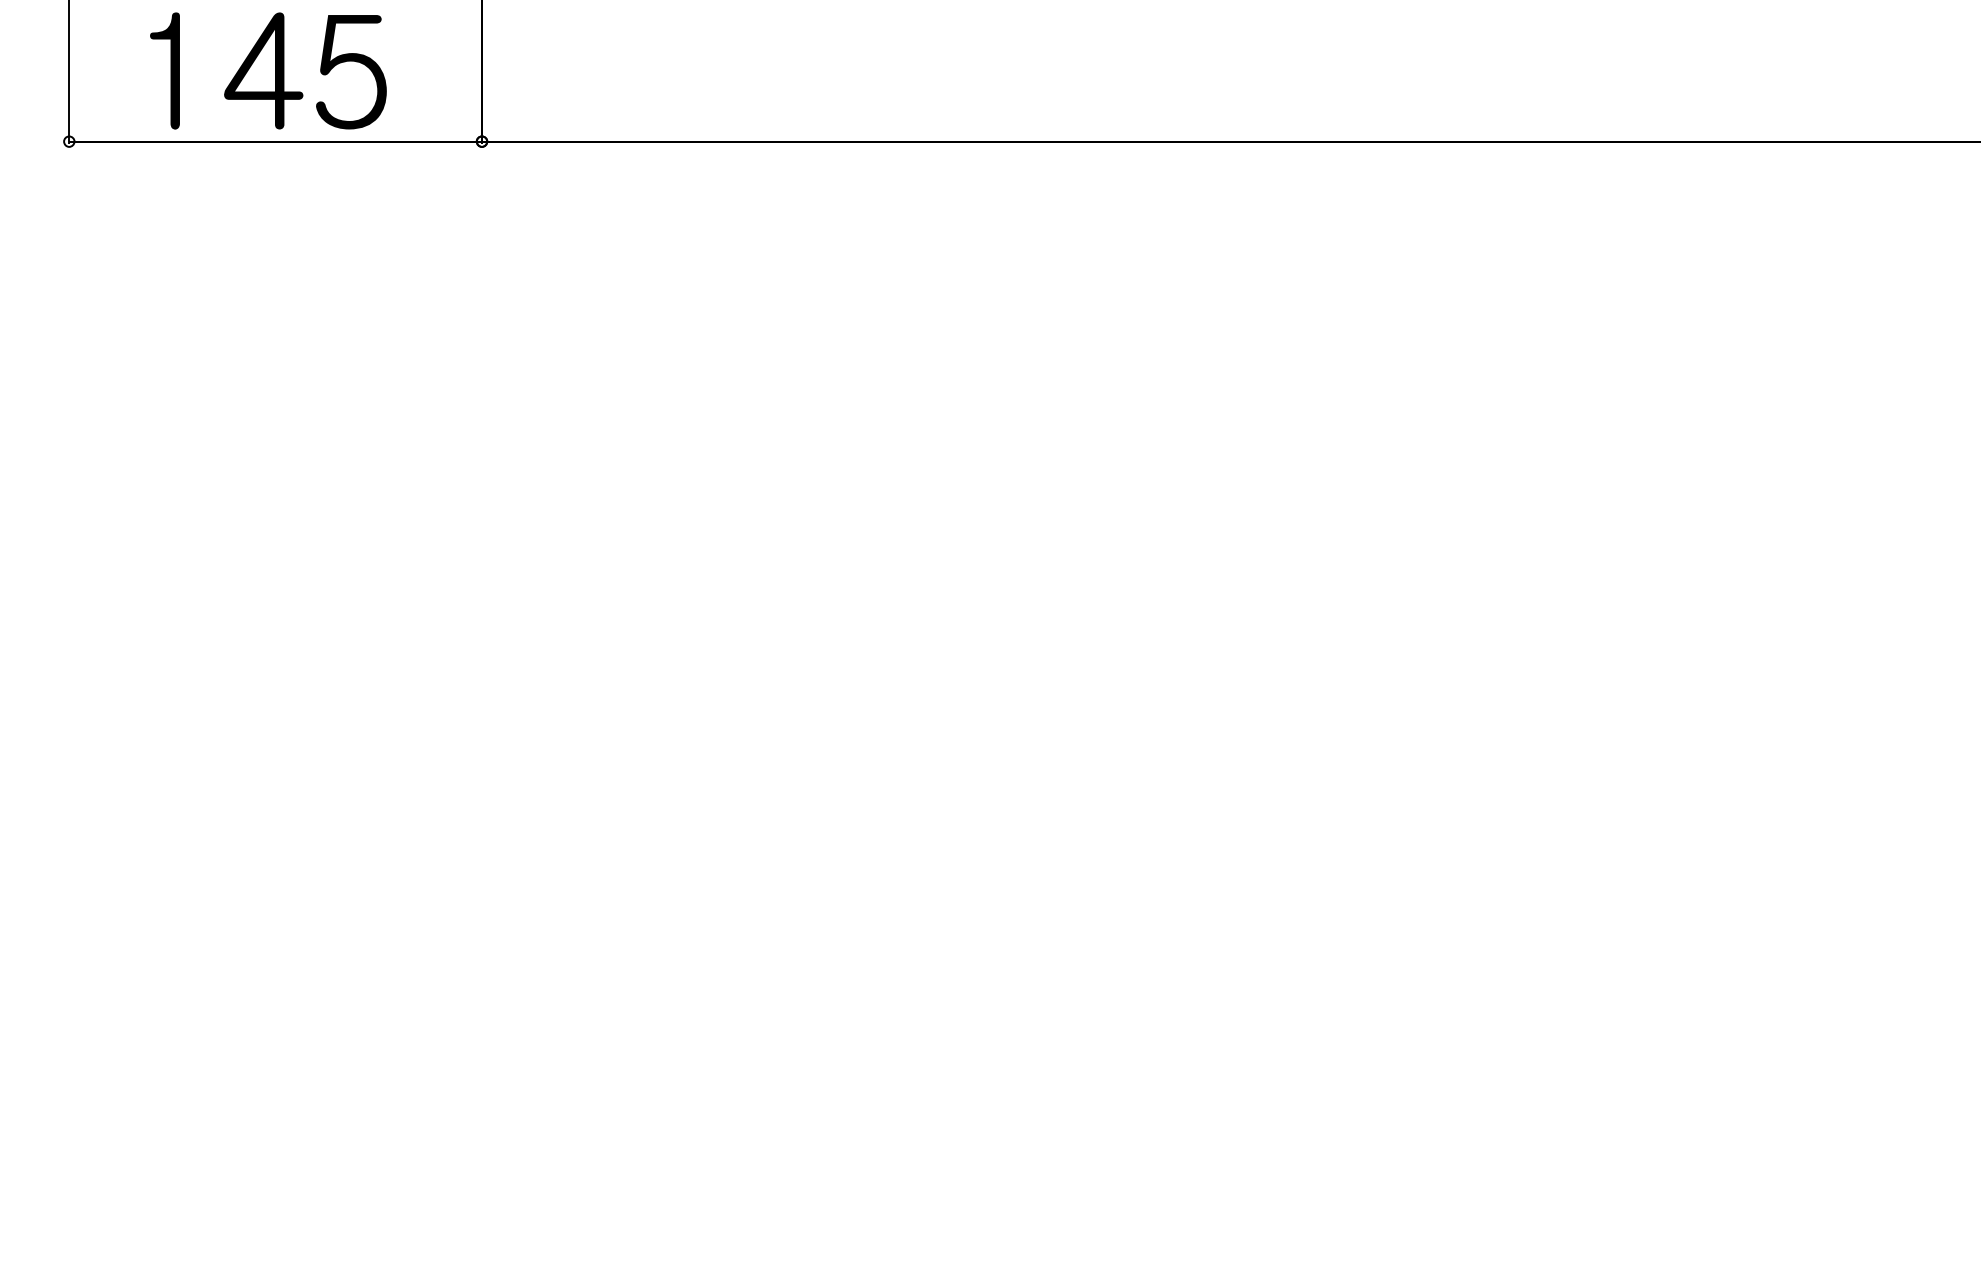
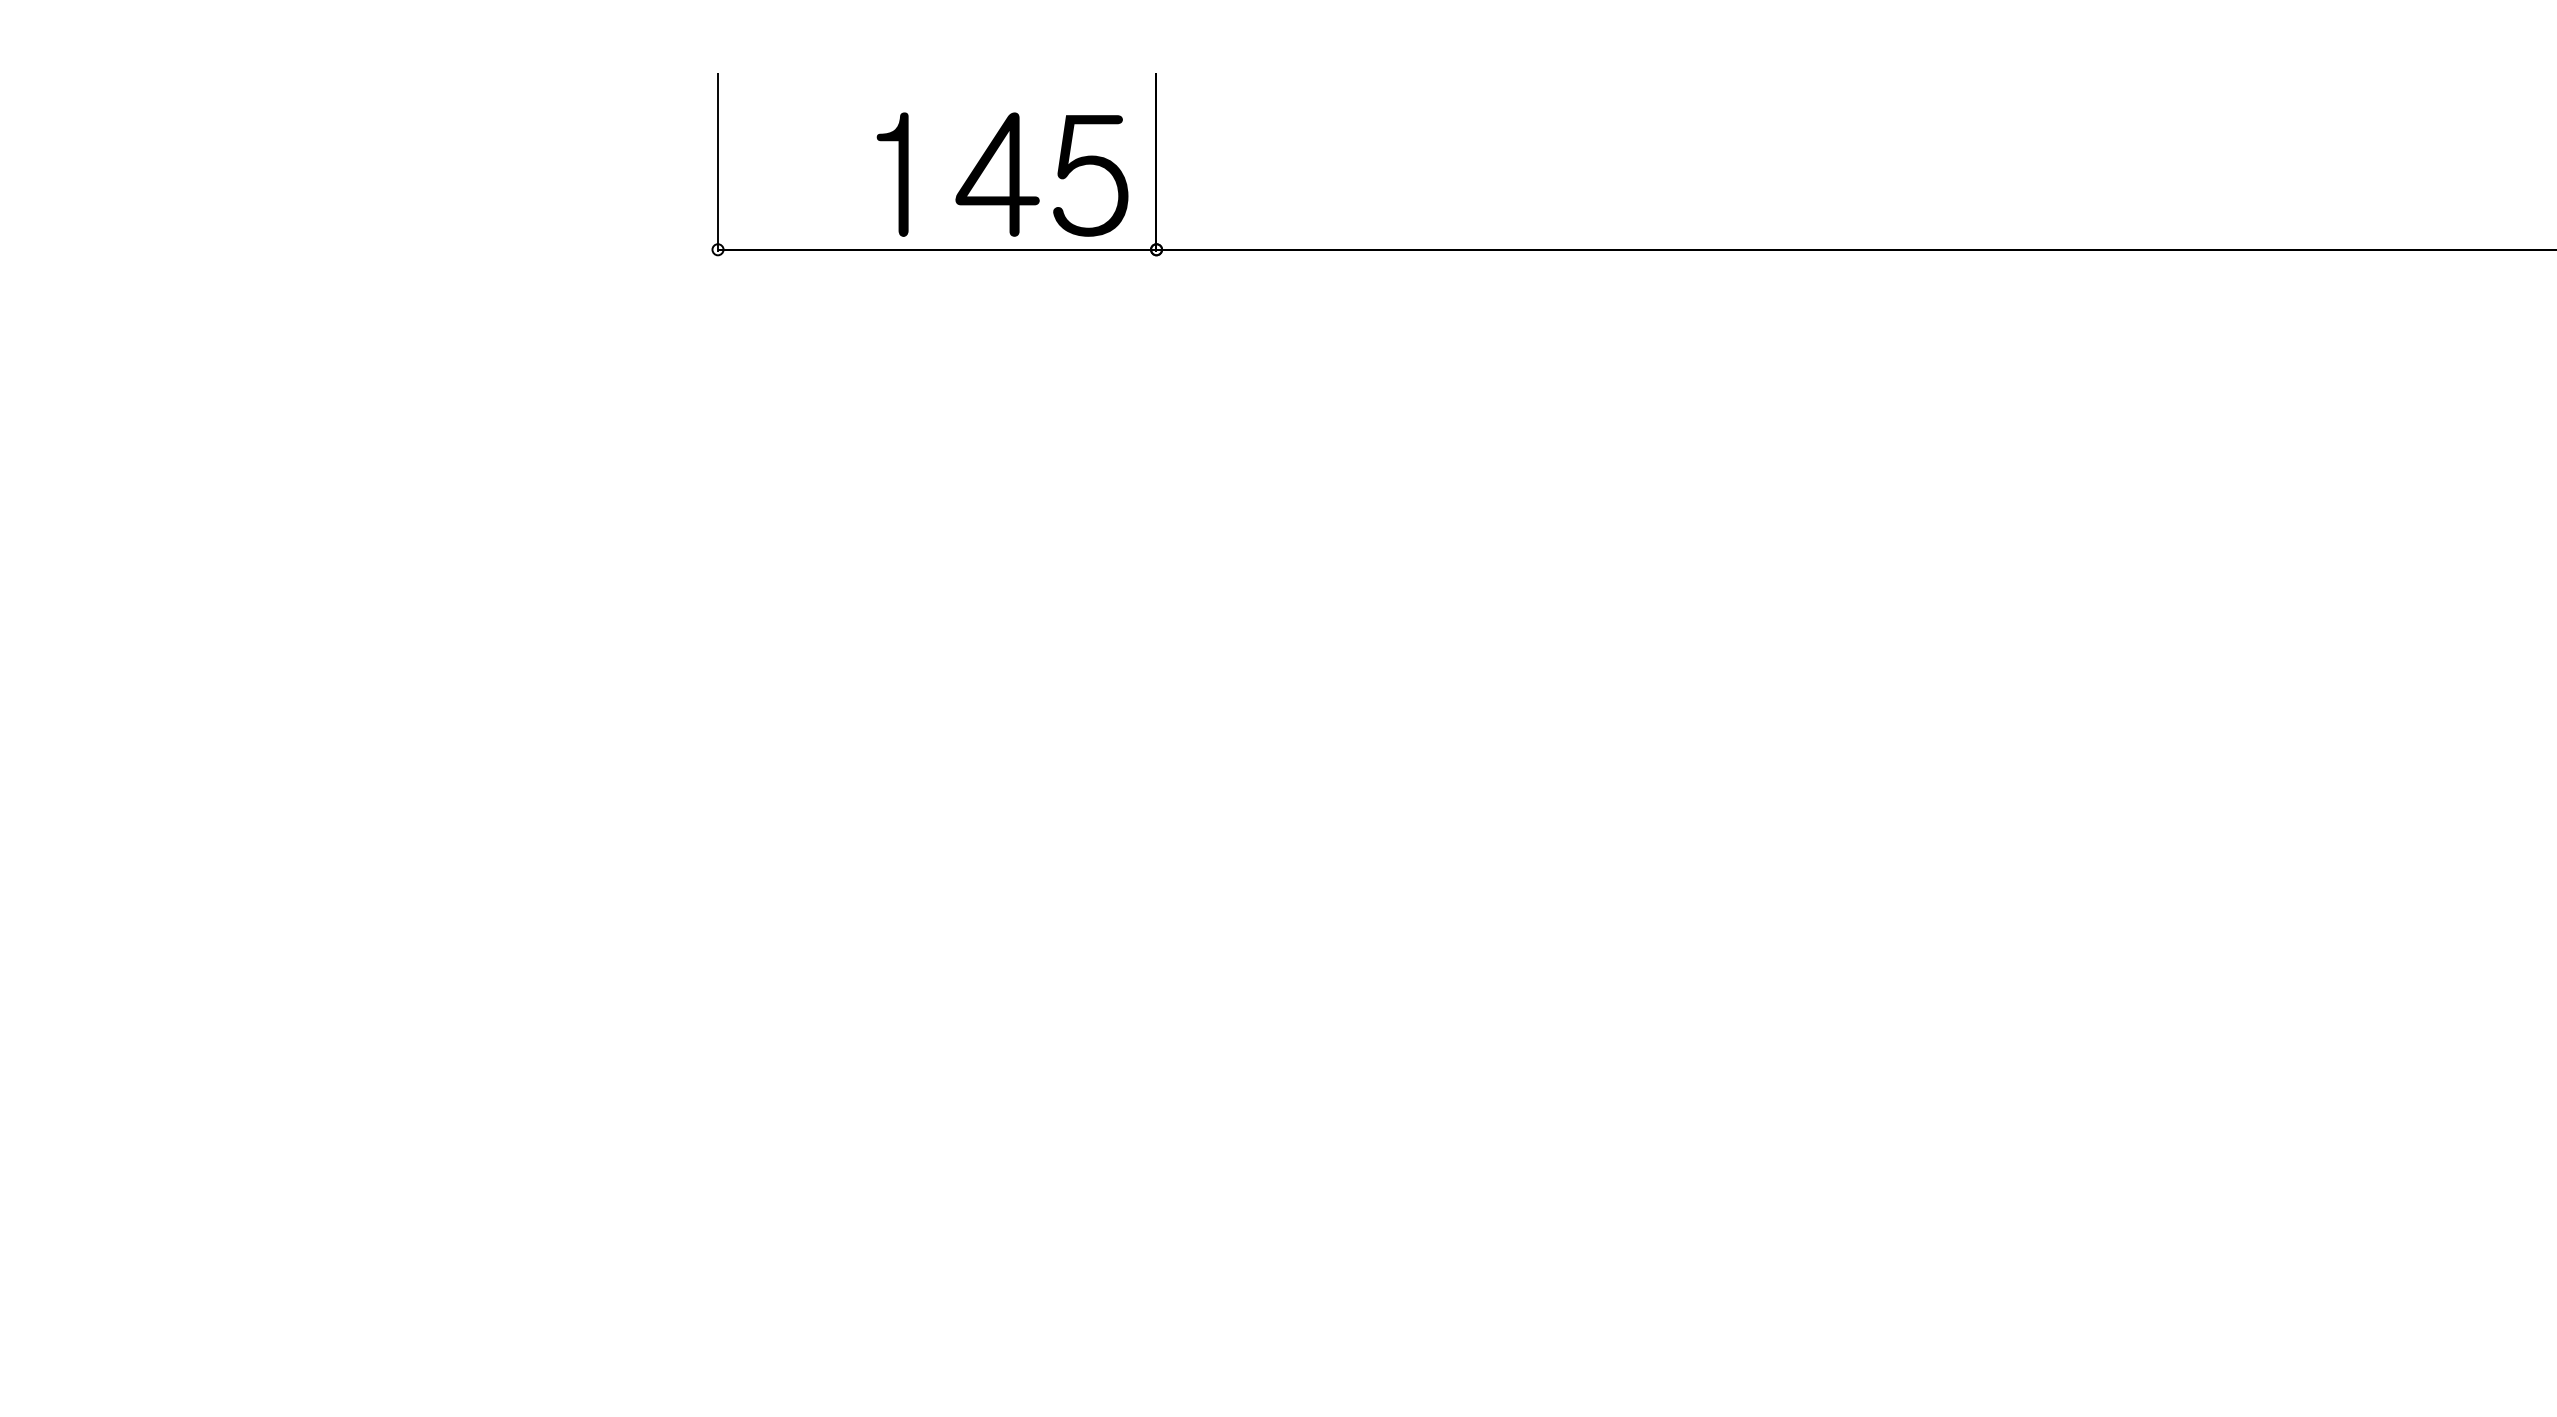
text: (268, 70) -> (1002, 174), moved

